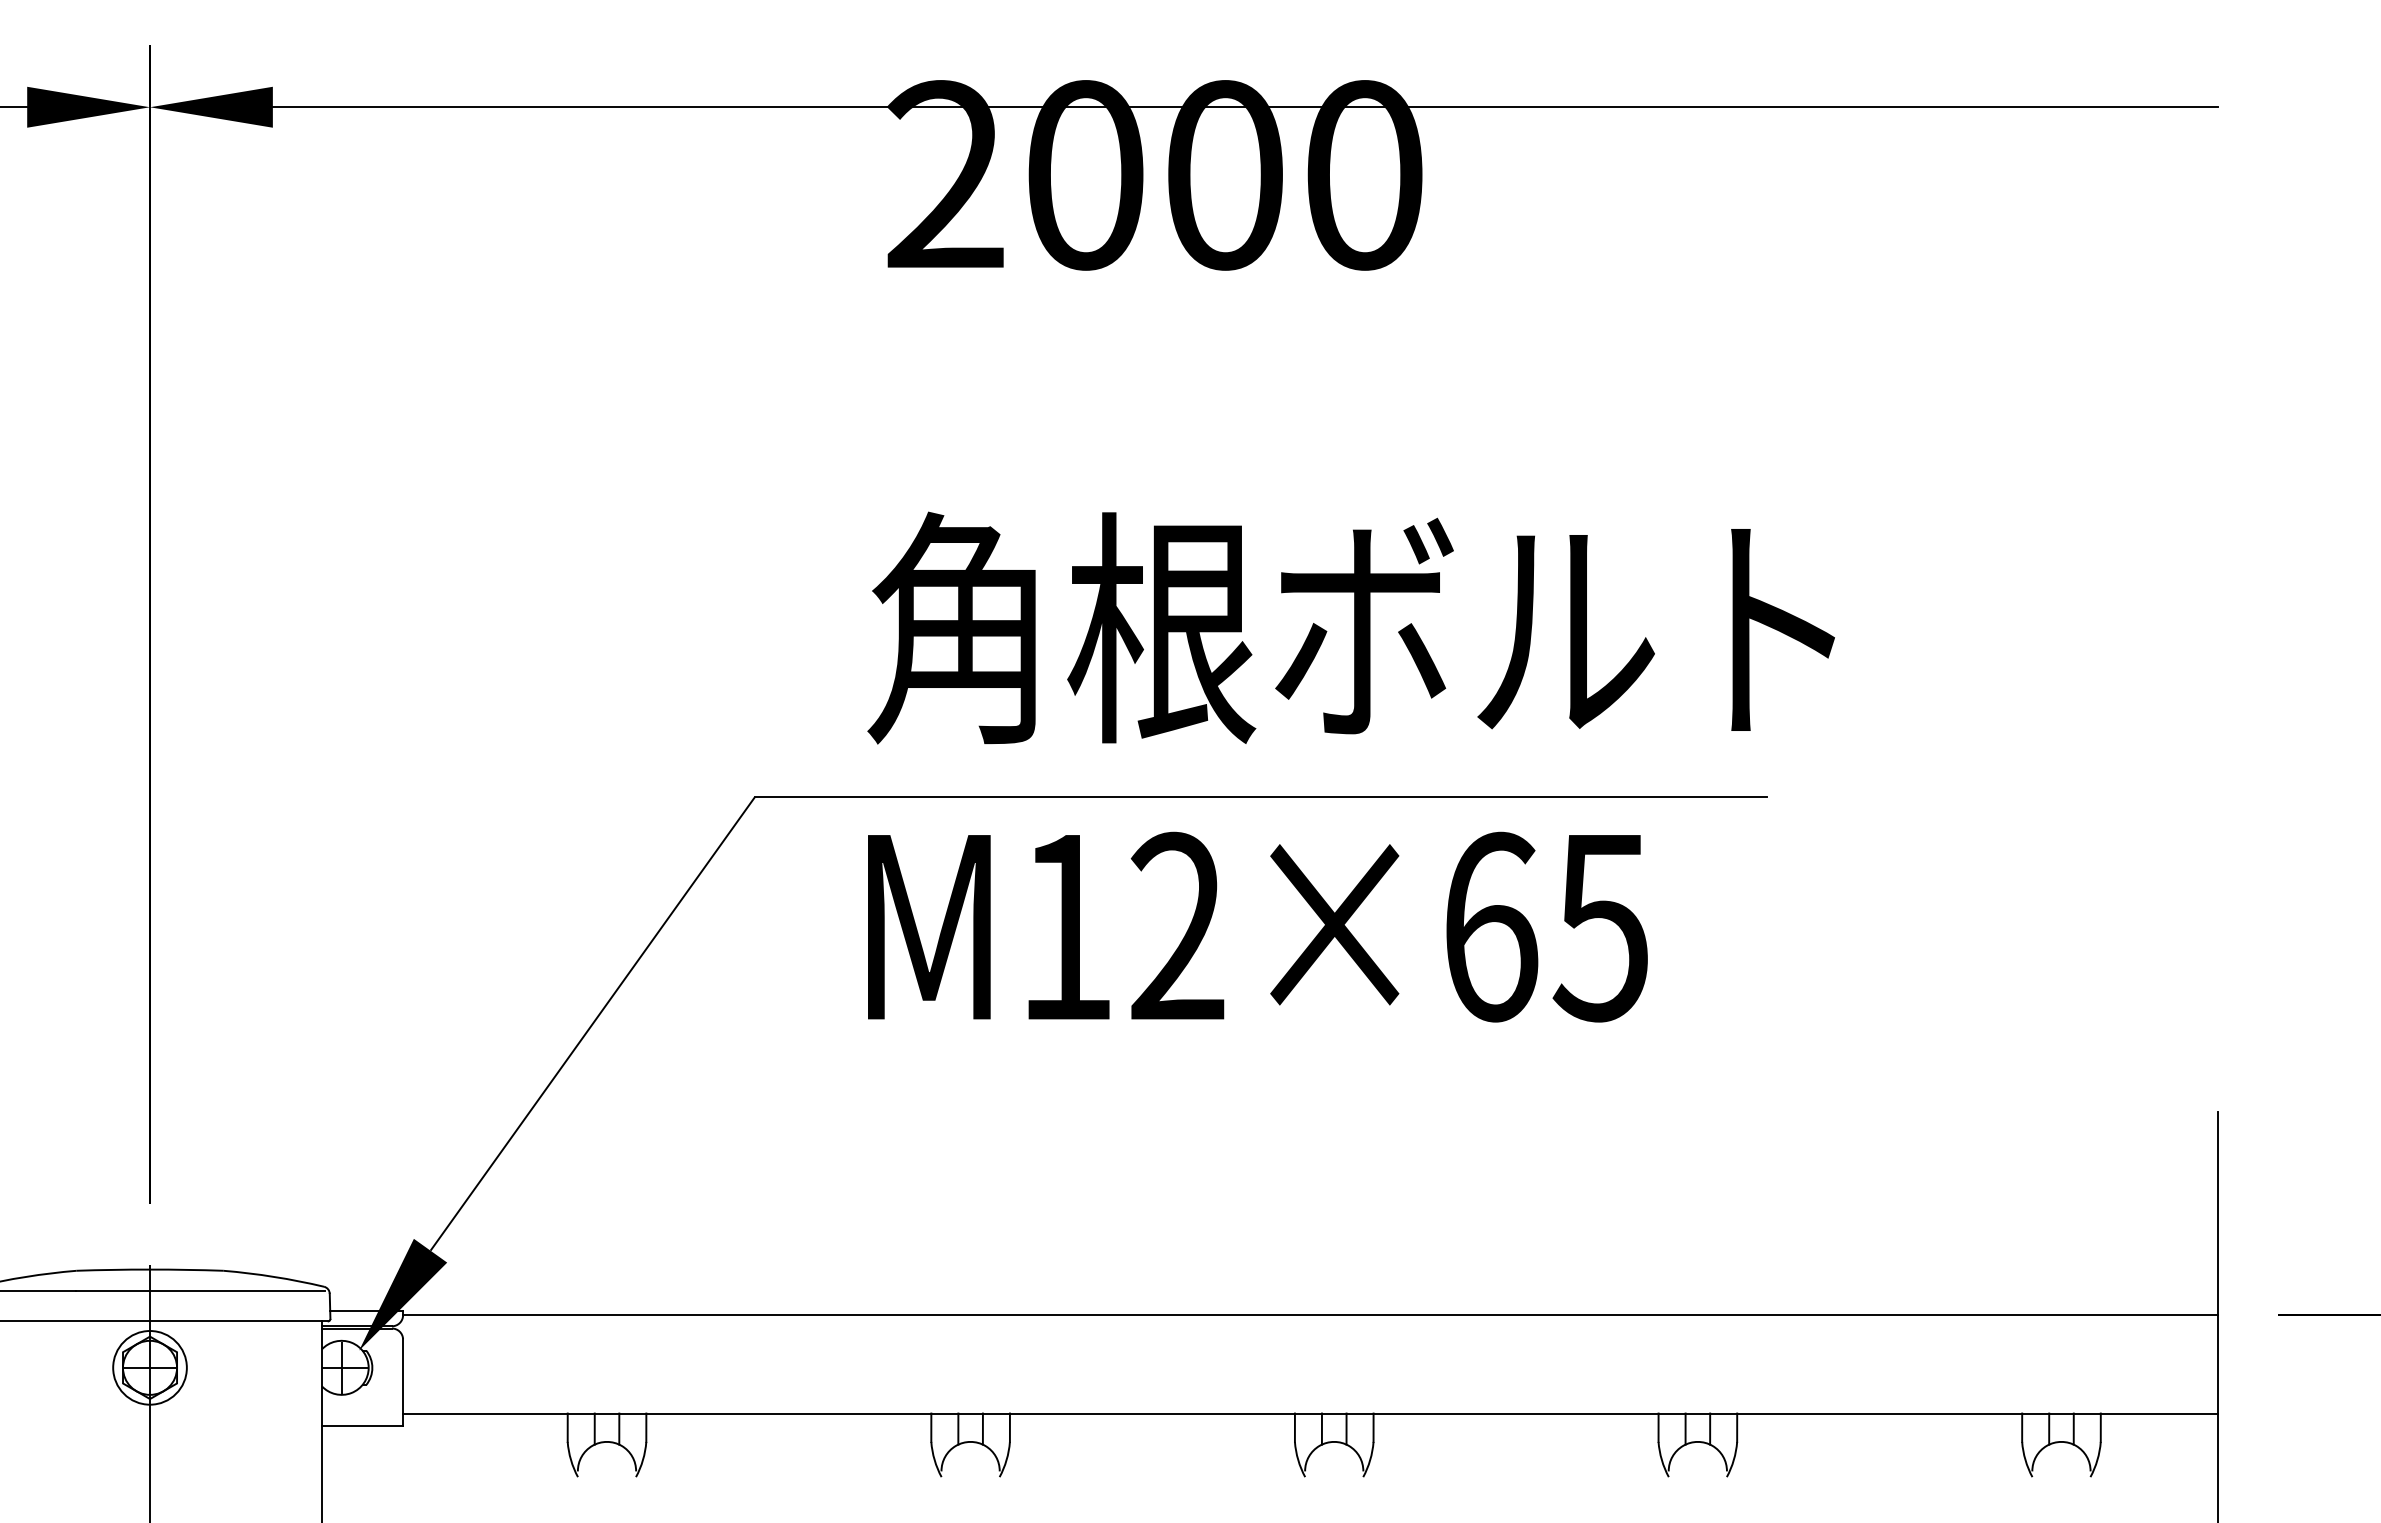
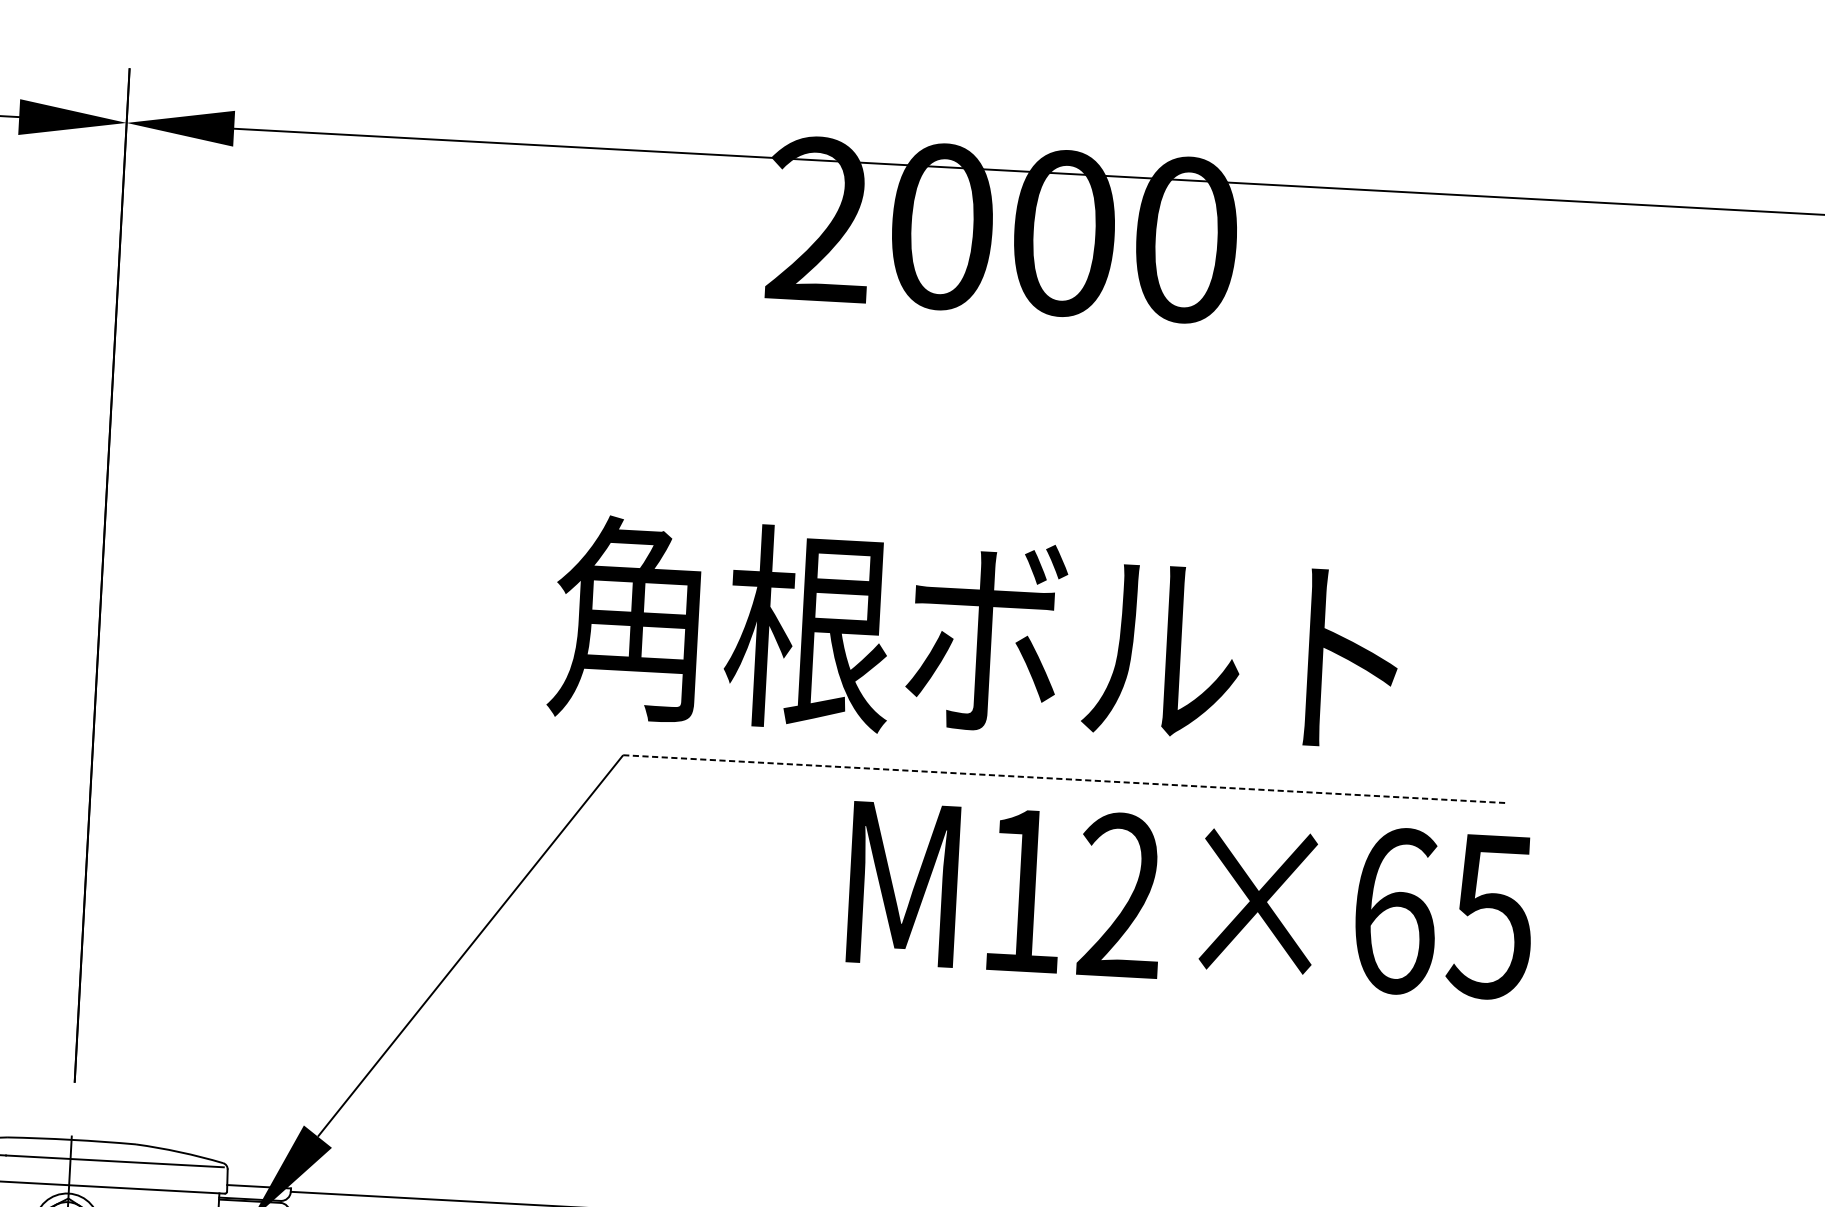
text: (1350, 627) -> (974, 636), moved
line: (1260, 797) -> (1065, 779), solid -> dashed
text: (1257, 926) -> (1190, 899), moved

